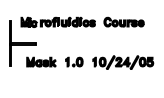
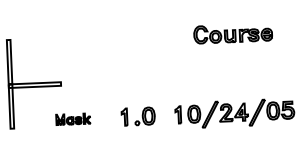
part: (57, 21) -> (101, 37), removed
part: (41, 61) -> (73, 118), size x0.6

